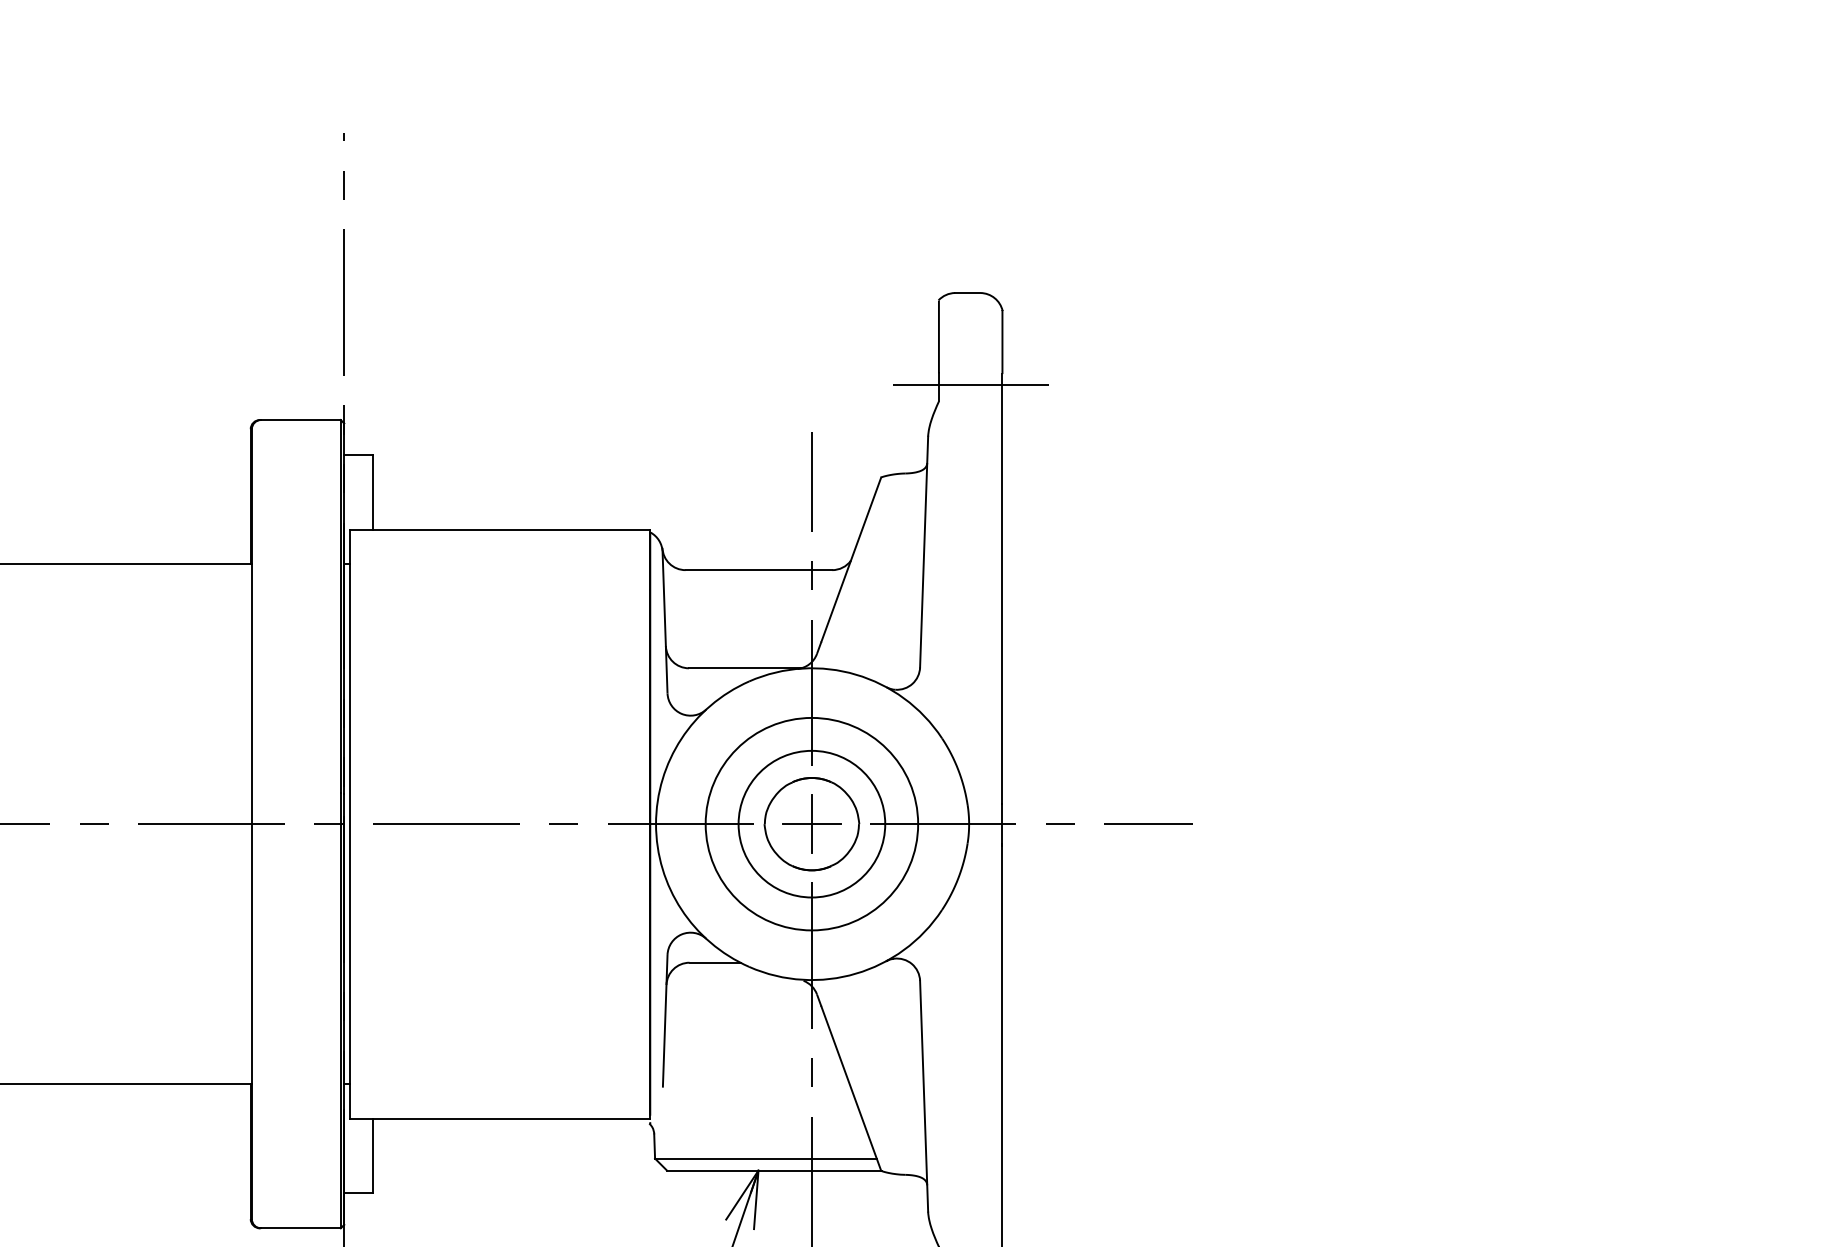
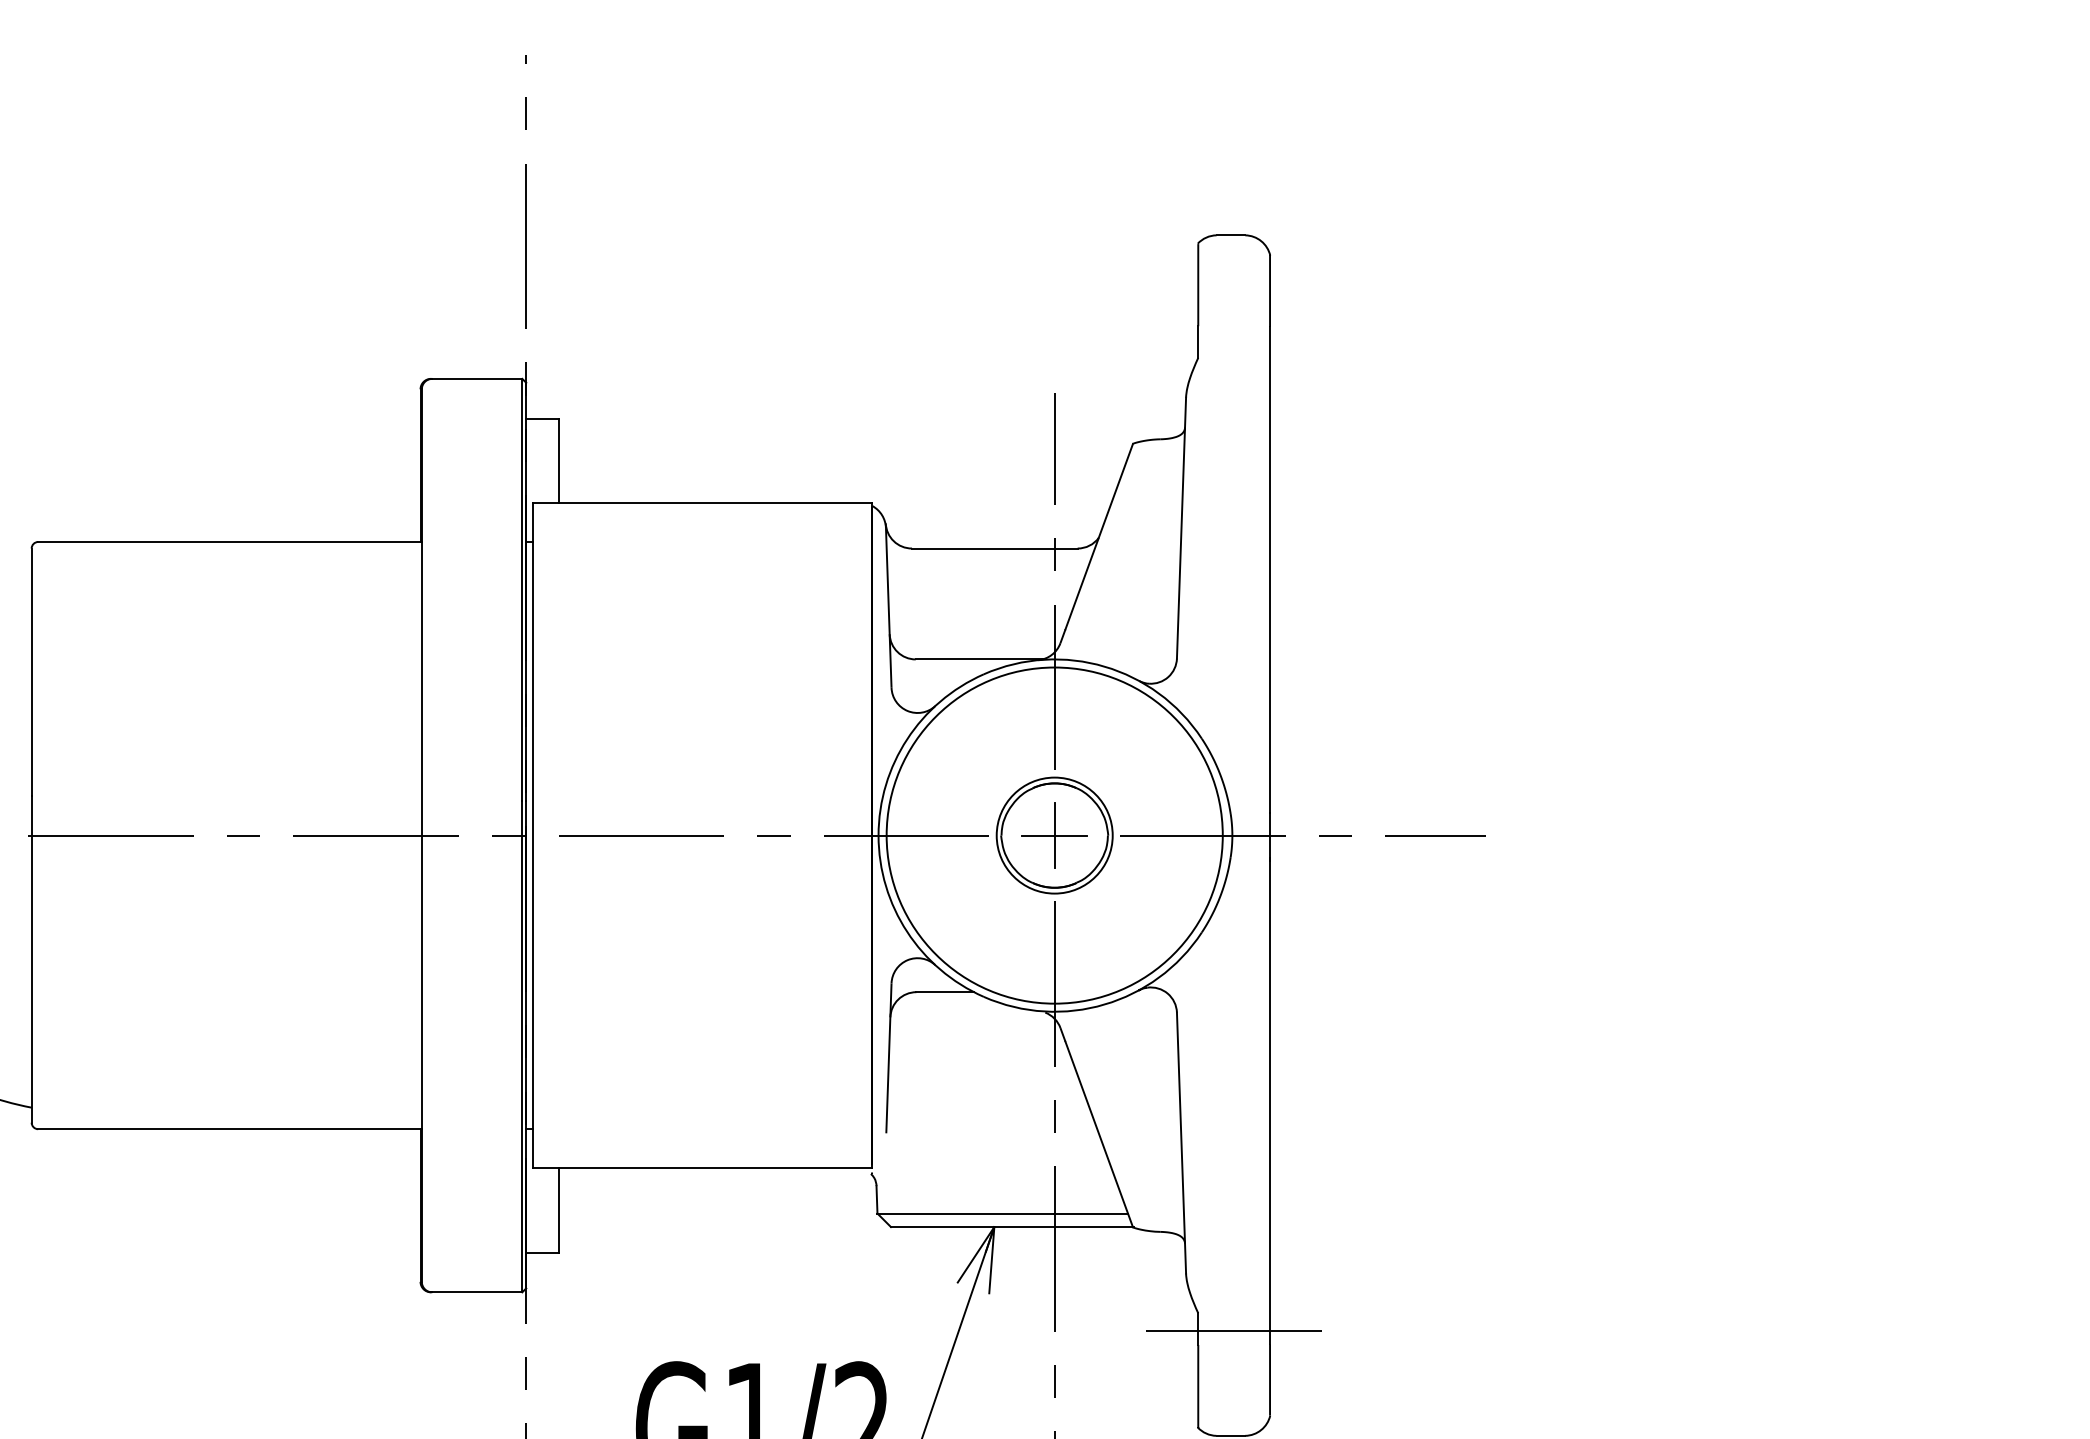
line: (971, 385) -> (1234, 339), removed
circle: (811, 824) -> (1054, 835), size x0.7
circle: (811, 824) -> (1054, 835), size x1.4

